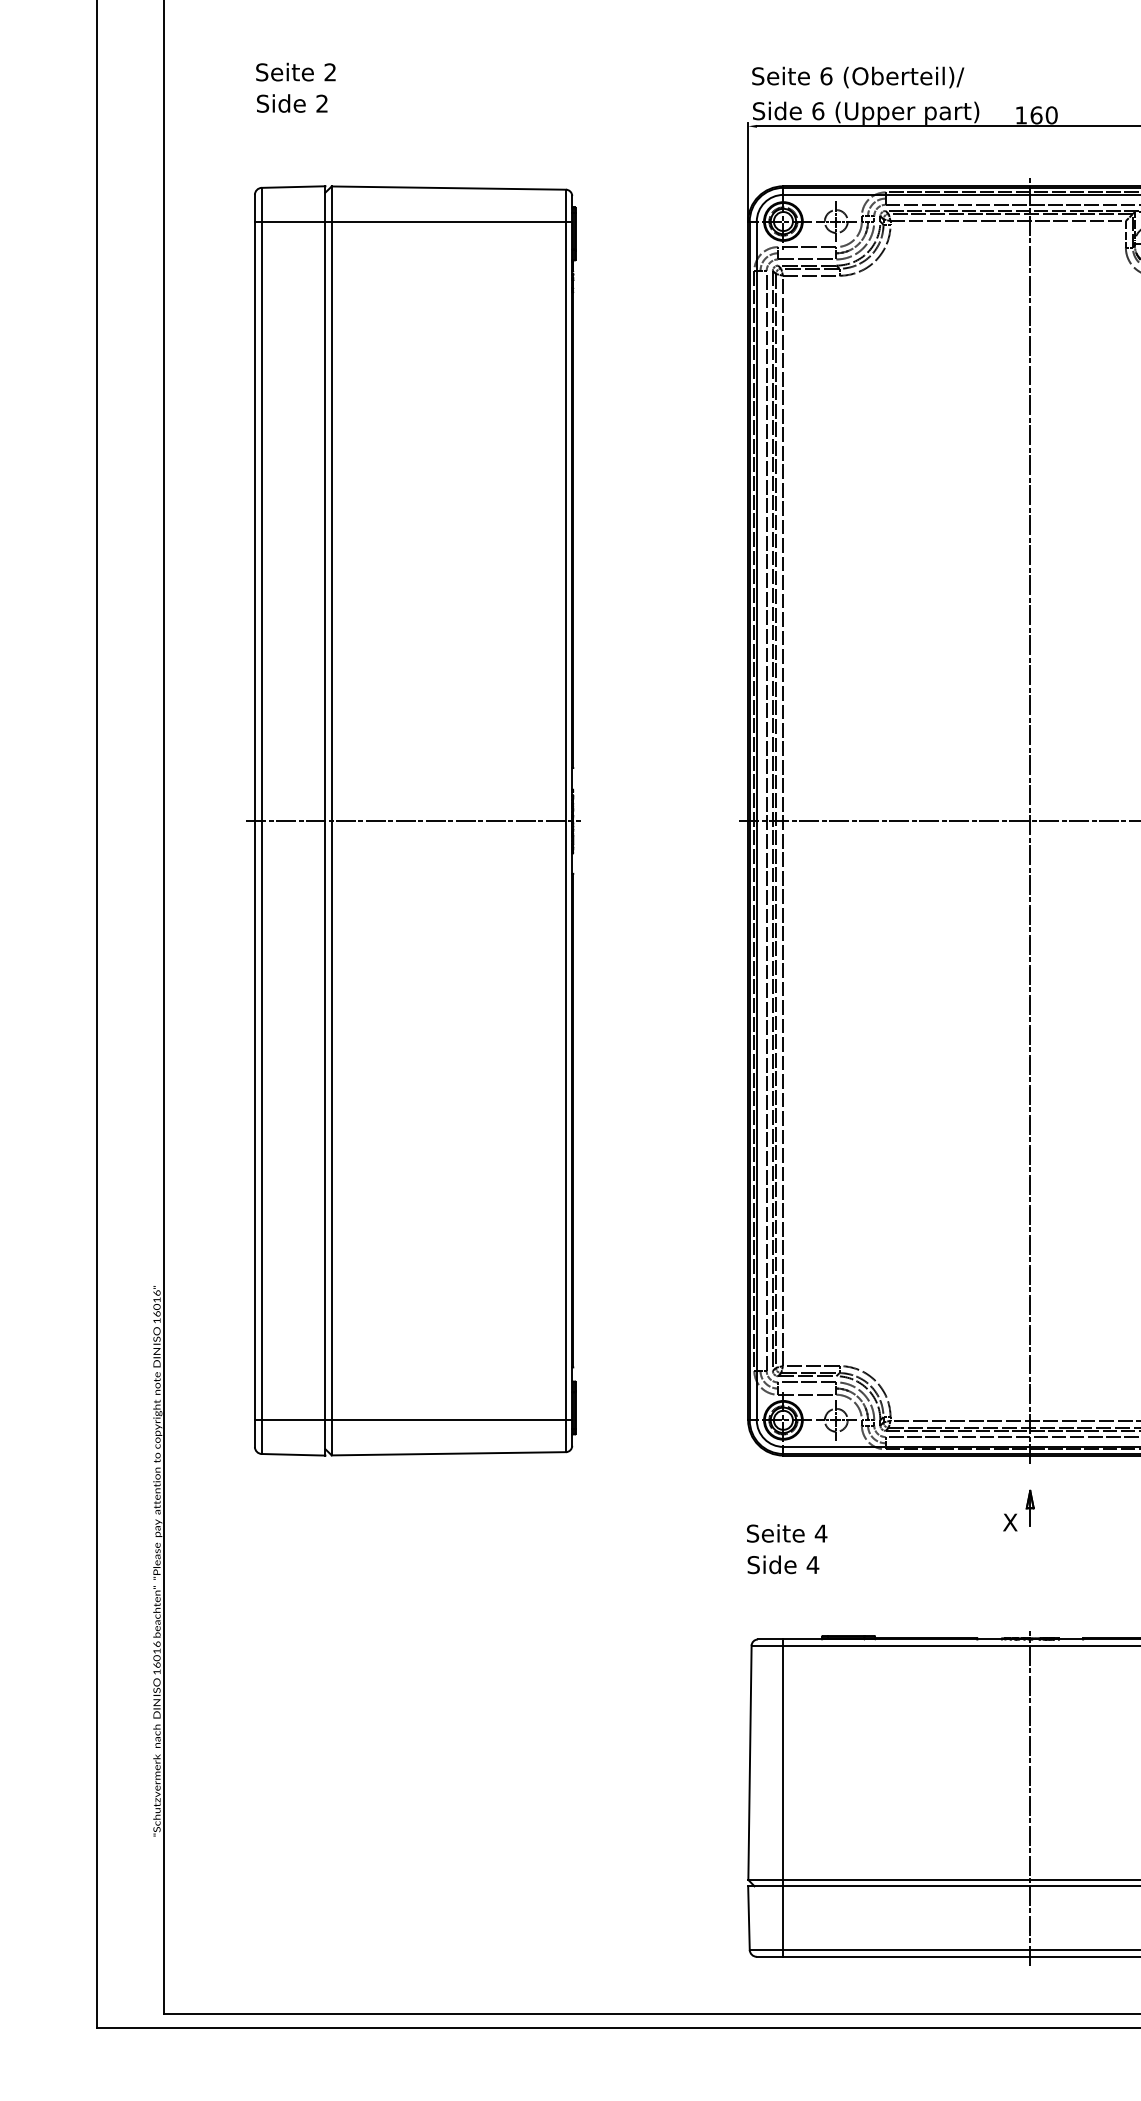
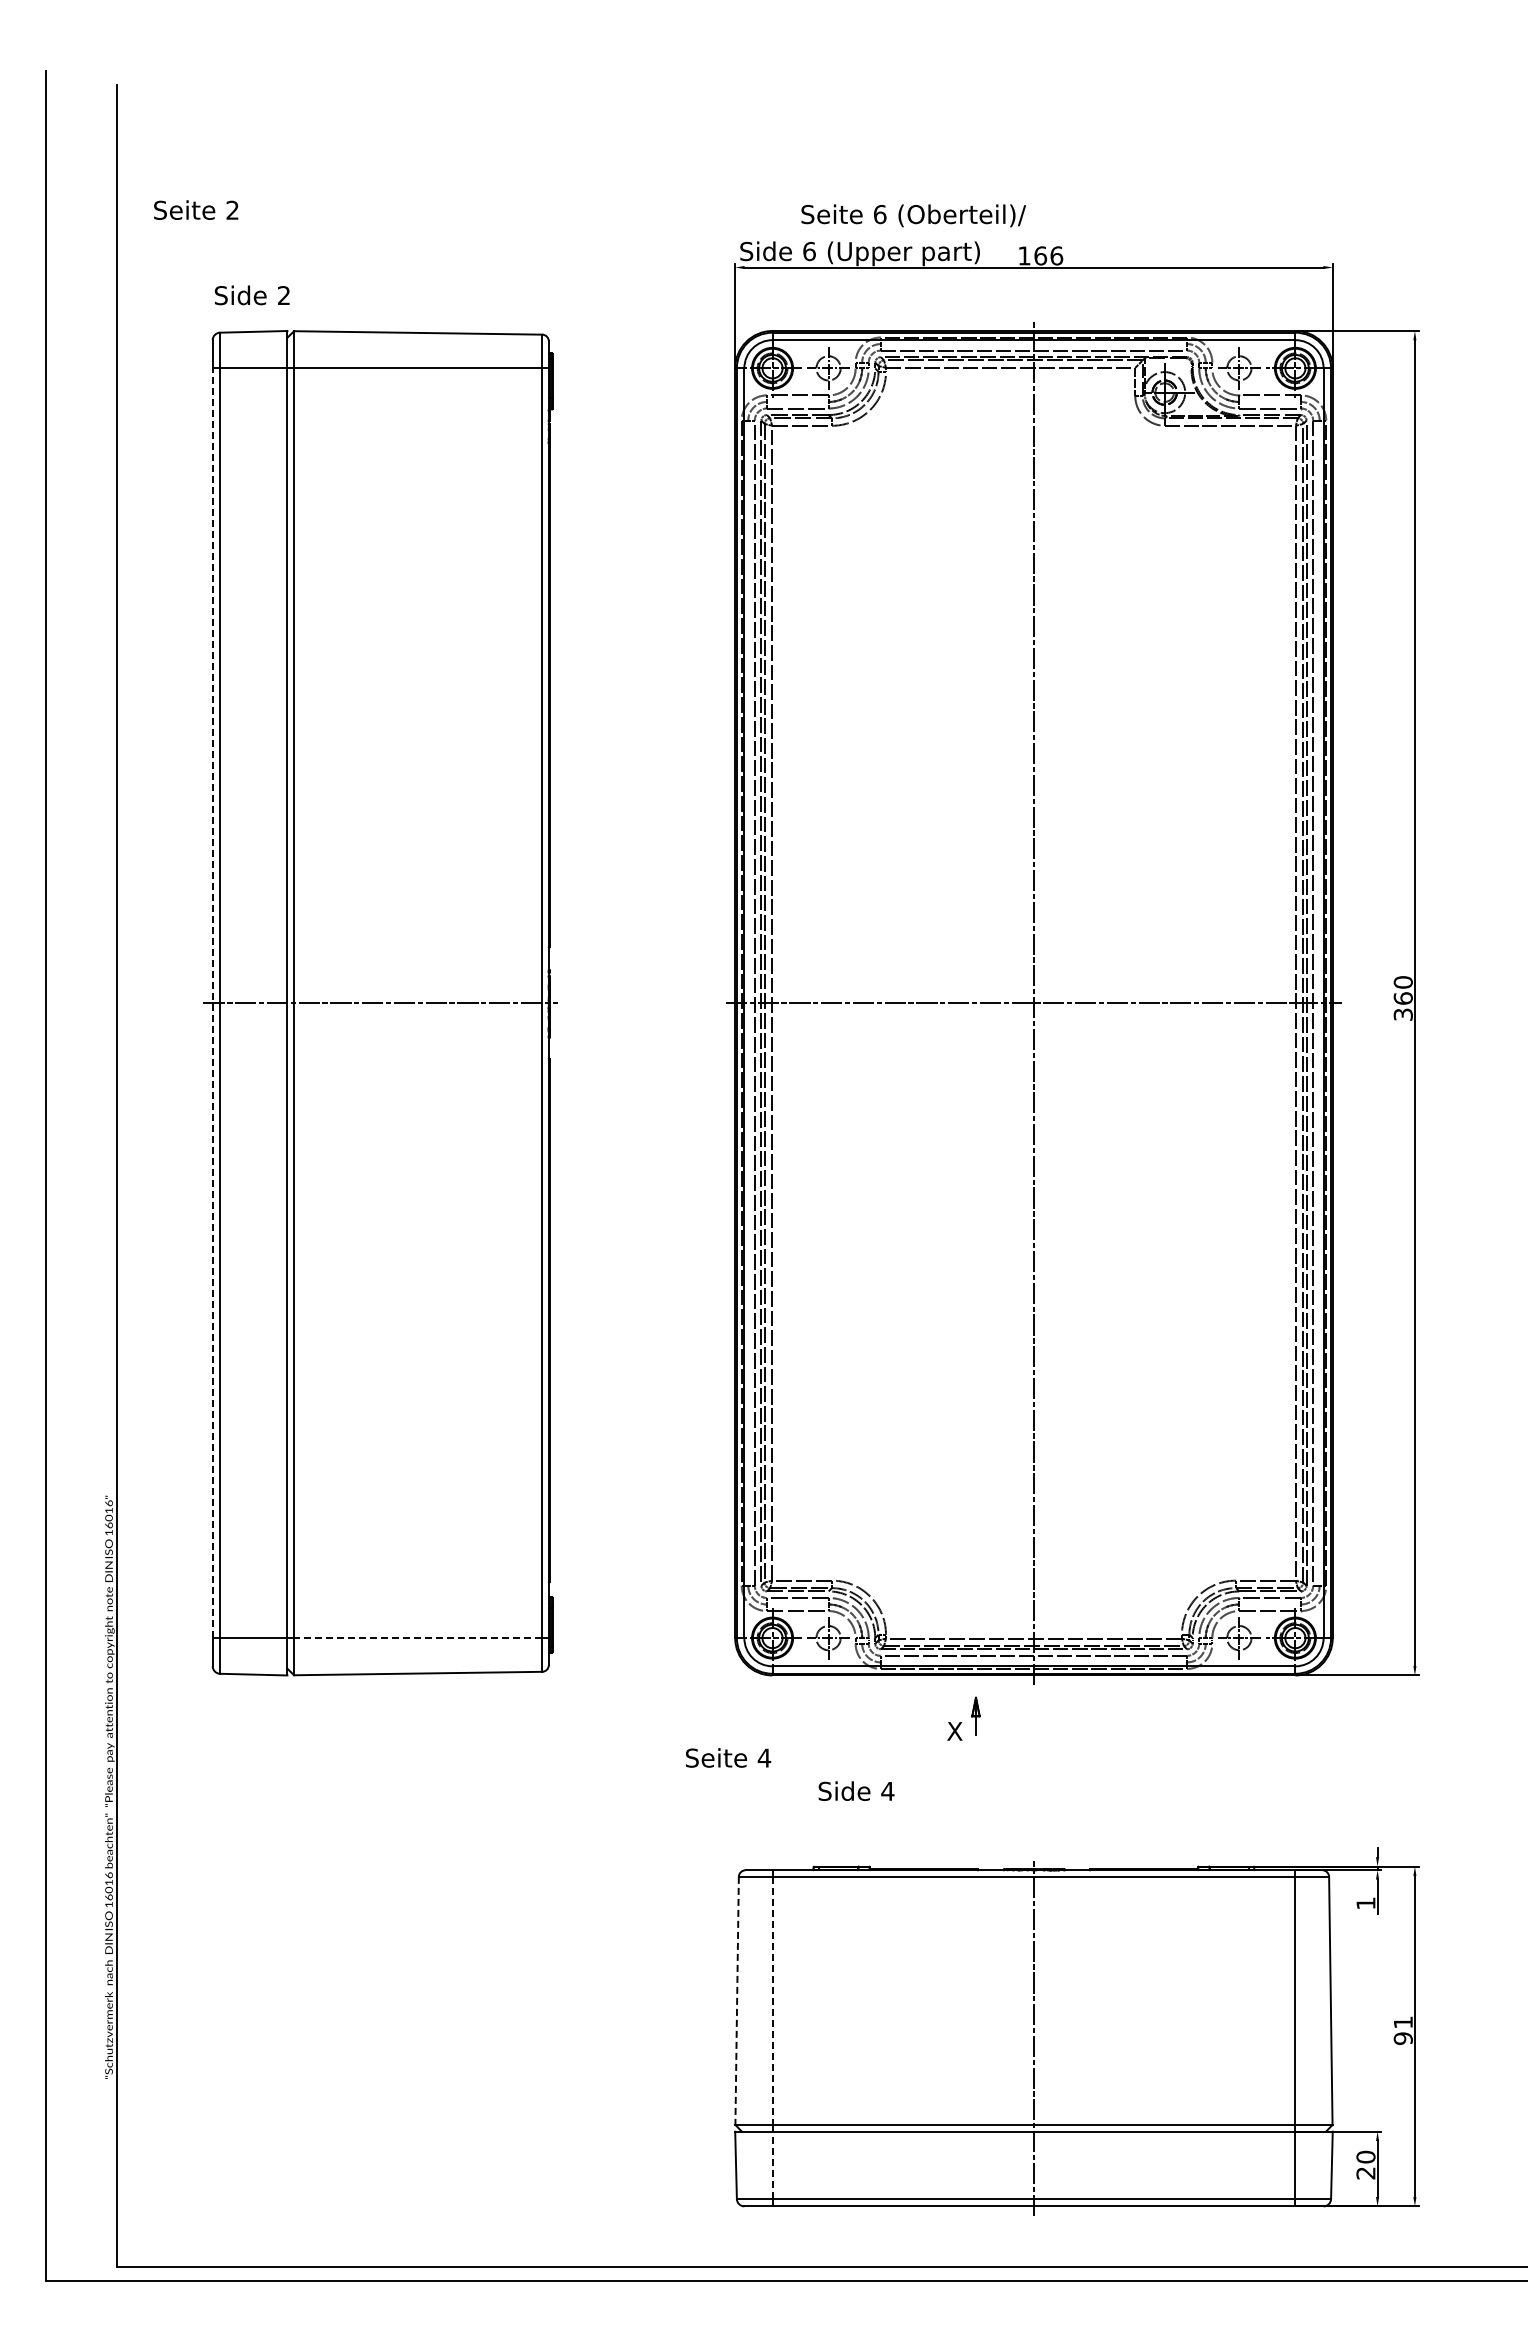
text: (296, 71) -> (196, 209), moved
text: (857, 77) -> (913, 215), moved
text: (291, 103) -> (251, 295), moved
text: (1051, 114) -> (1056, 255), 160 -> 166
line: (254, 821) -> (212, 1003), solid -> dashed
line: (448, 1420) -> (417, 1638), solid -> dashed
part: (1018, 1510) -> (963, 1718), moved
text: (787, 1533) -> (728, 1757), moved
text: (783, 1564) -> (856, 1790), moved
line: (750, 1763) -> (737, 2001), solid -> dashed
line: (783, 1763) -> (772, 2001), solid -> dashed
line: (783, 1918) -> (772, 2165), solid -> dashed

